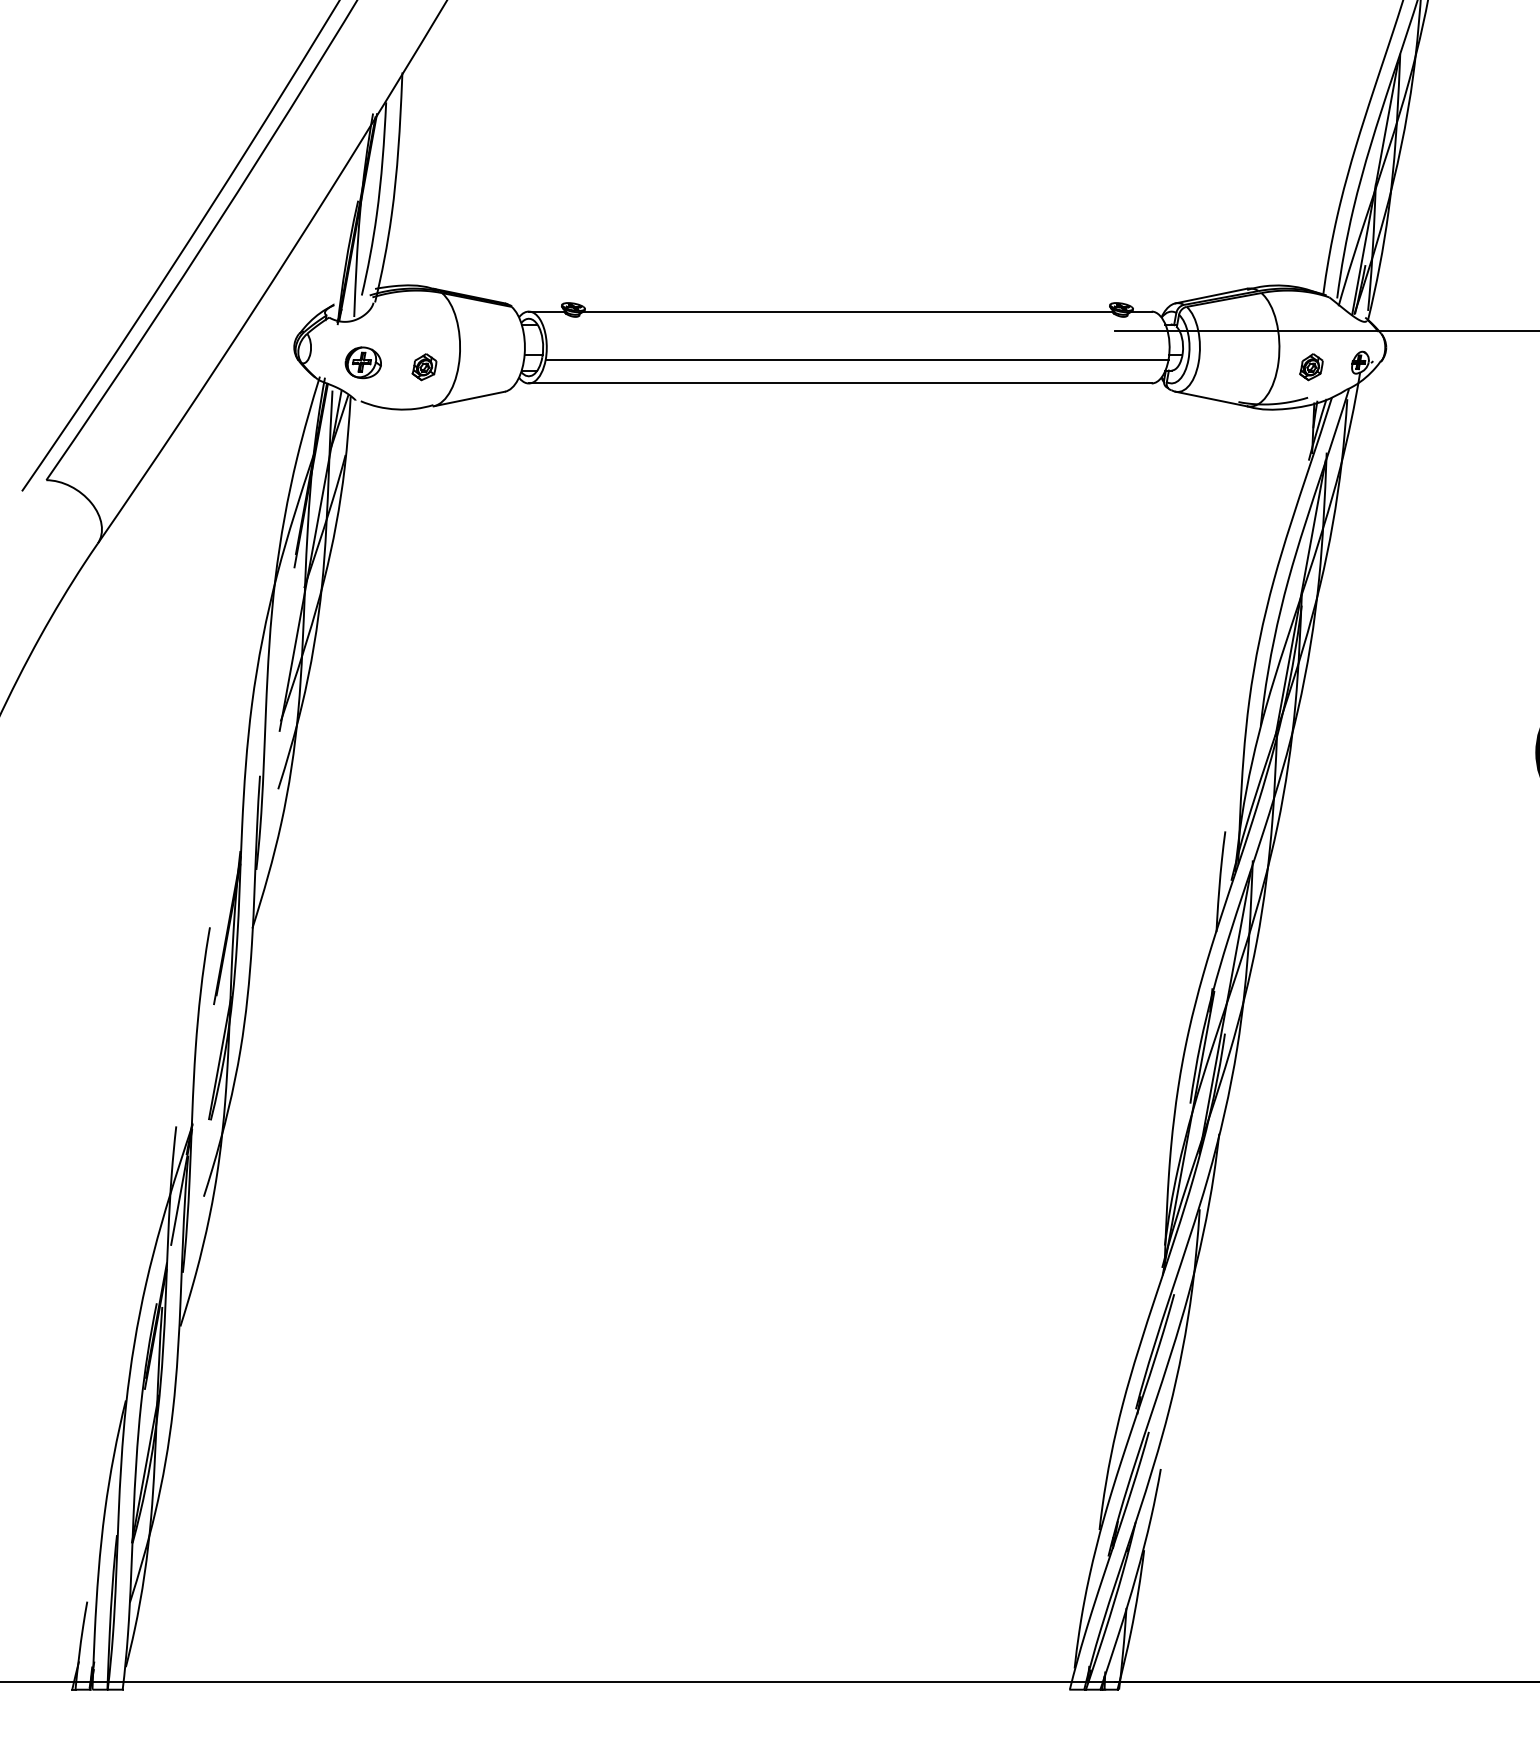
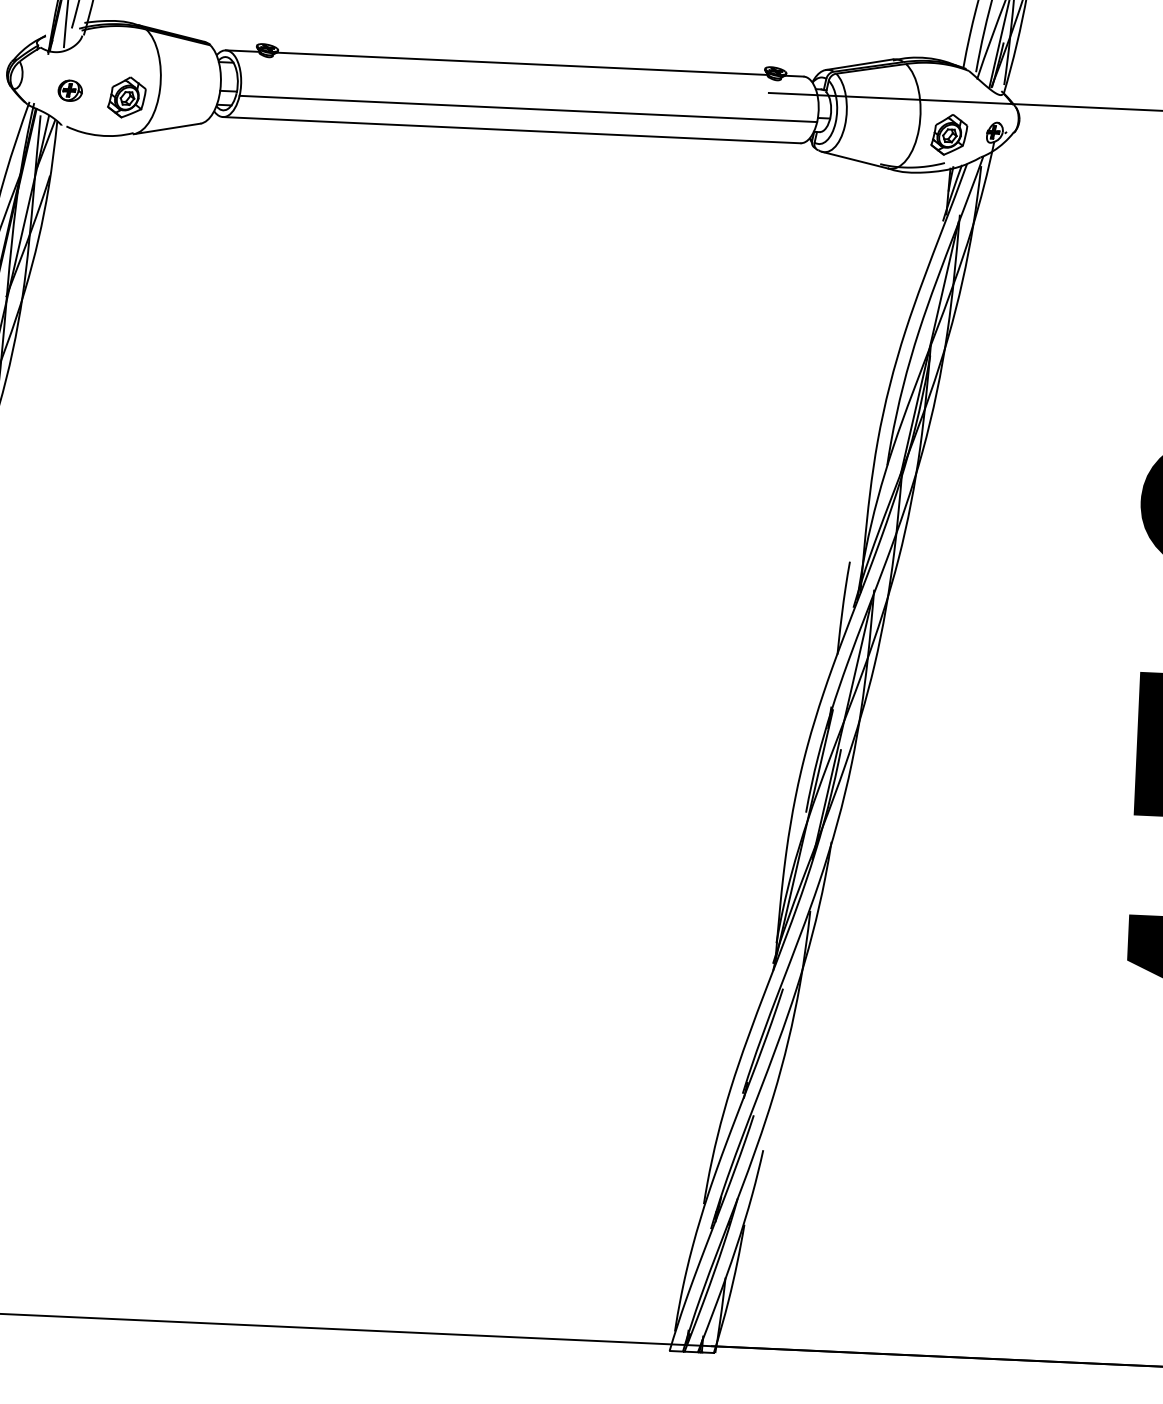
part: (362, 362) -> (69, 90), size x0.71
part: (424, 366) -> (126, 96), size x1.67
part: (1311, 366) -> (949, 134), size x1.67

